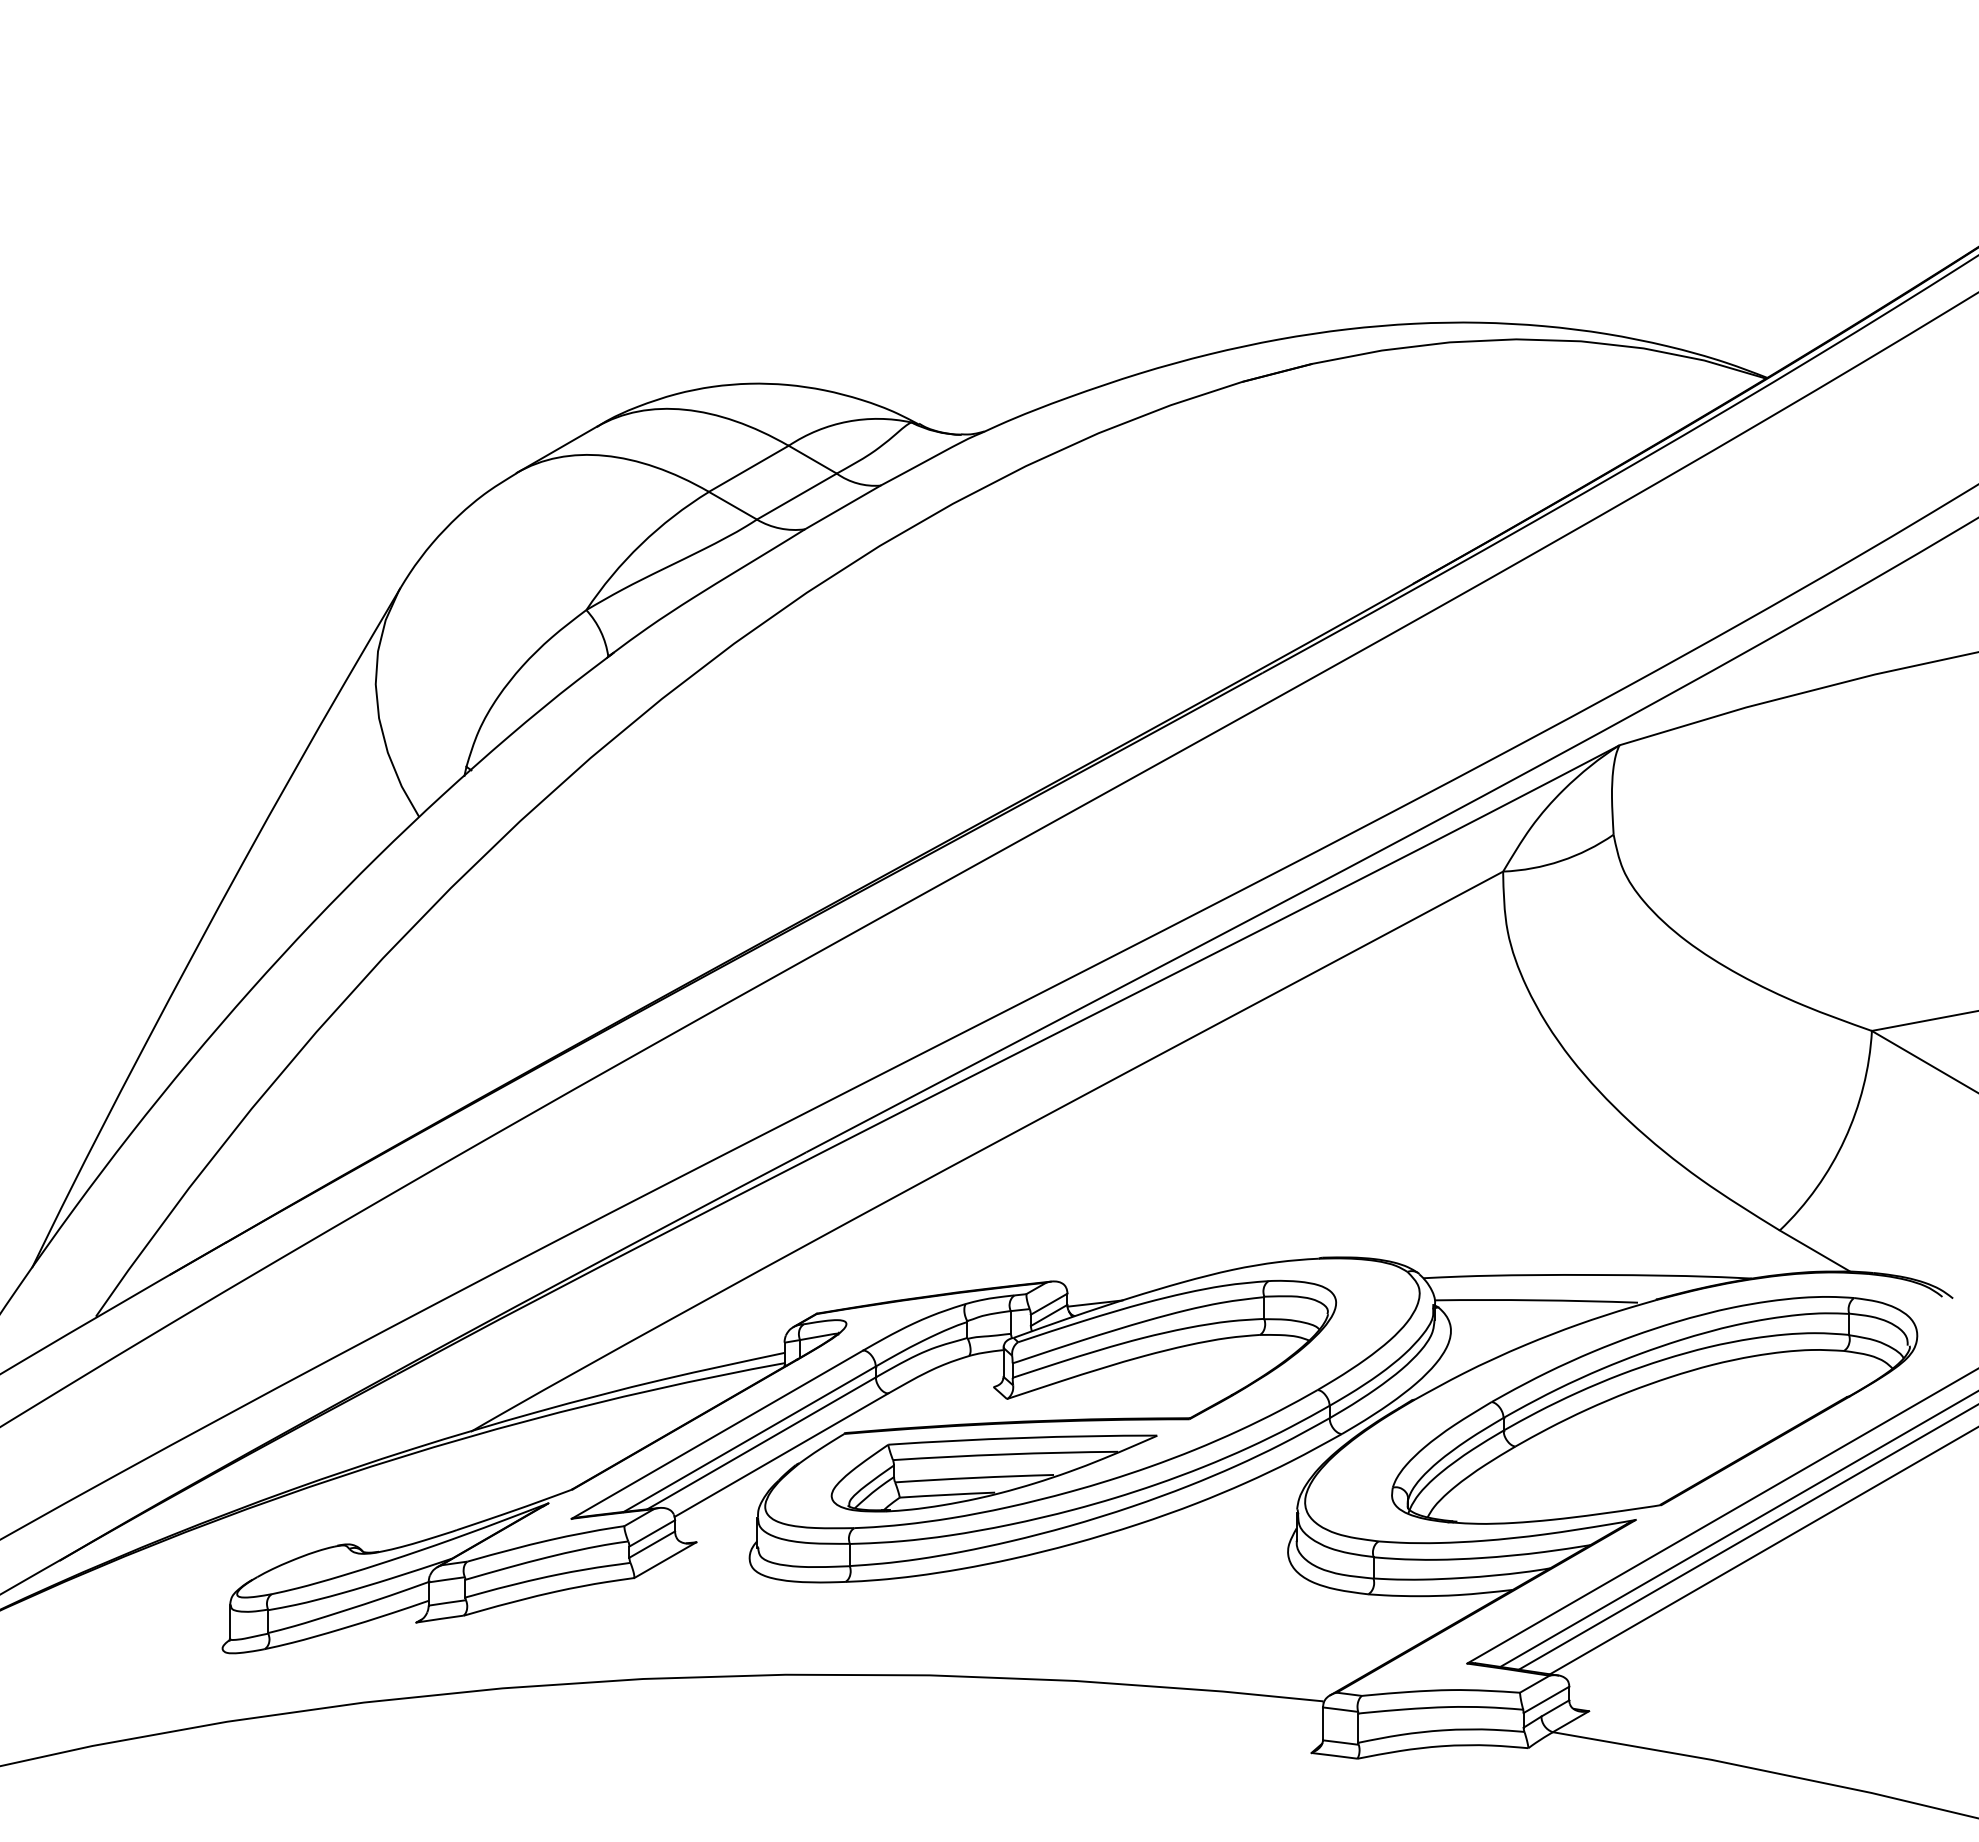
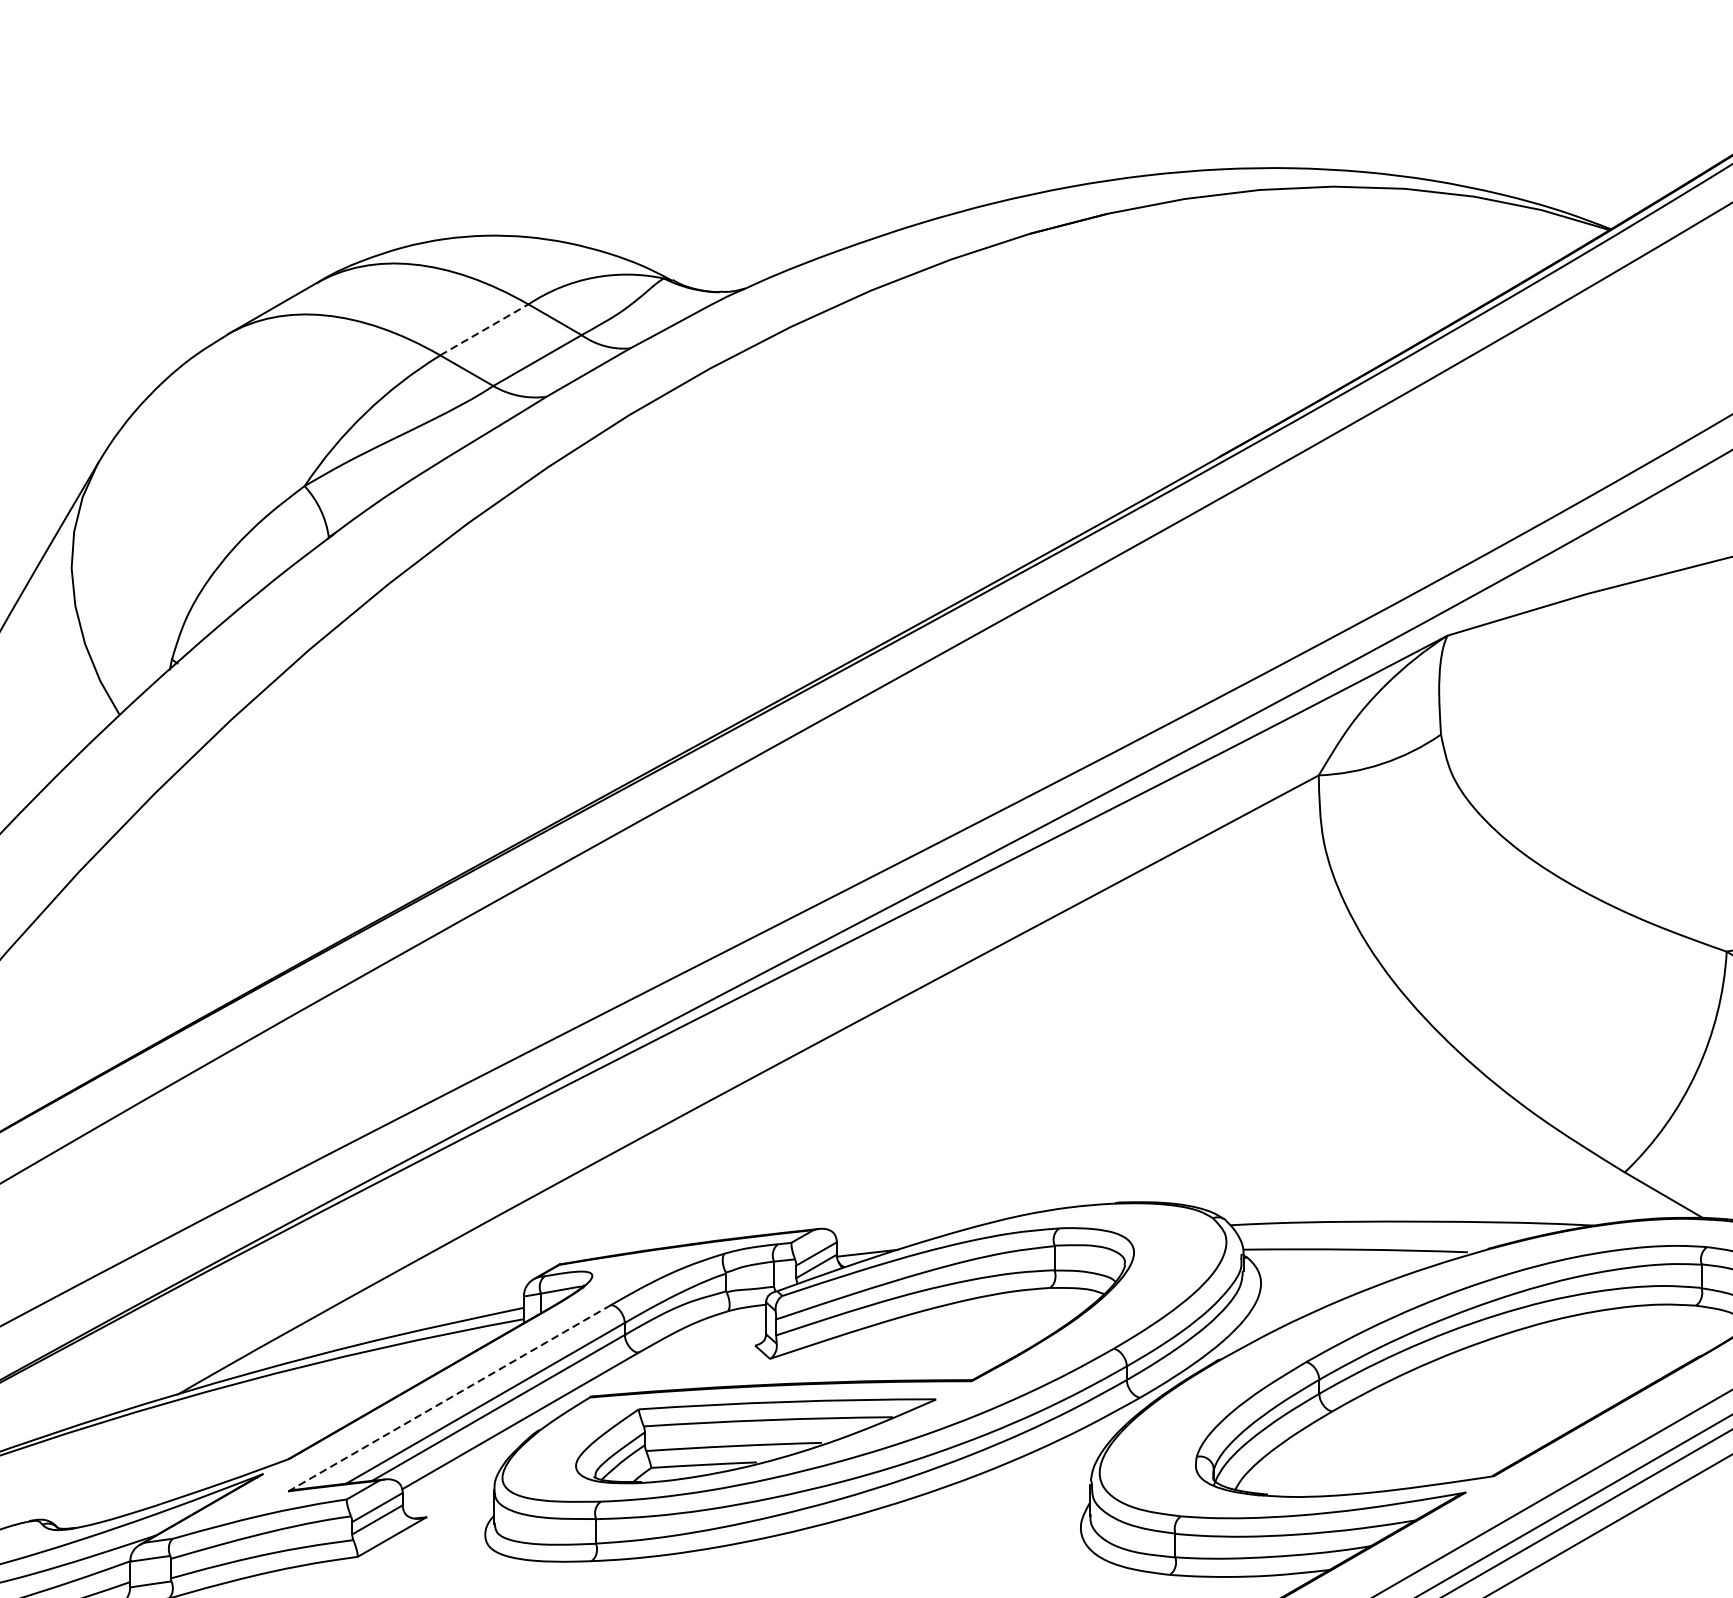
line: (749, 468) -> (485, 329), solid -> dashed
line: (717, 1434) -> (449, 1398), solid -> dashed

